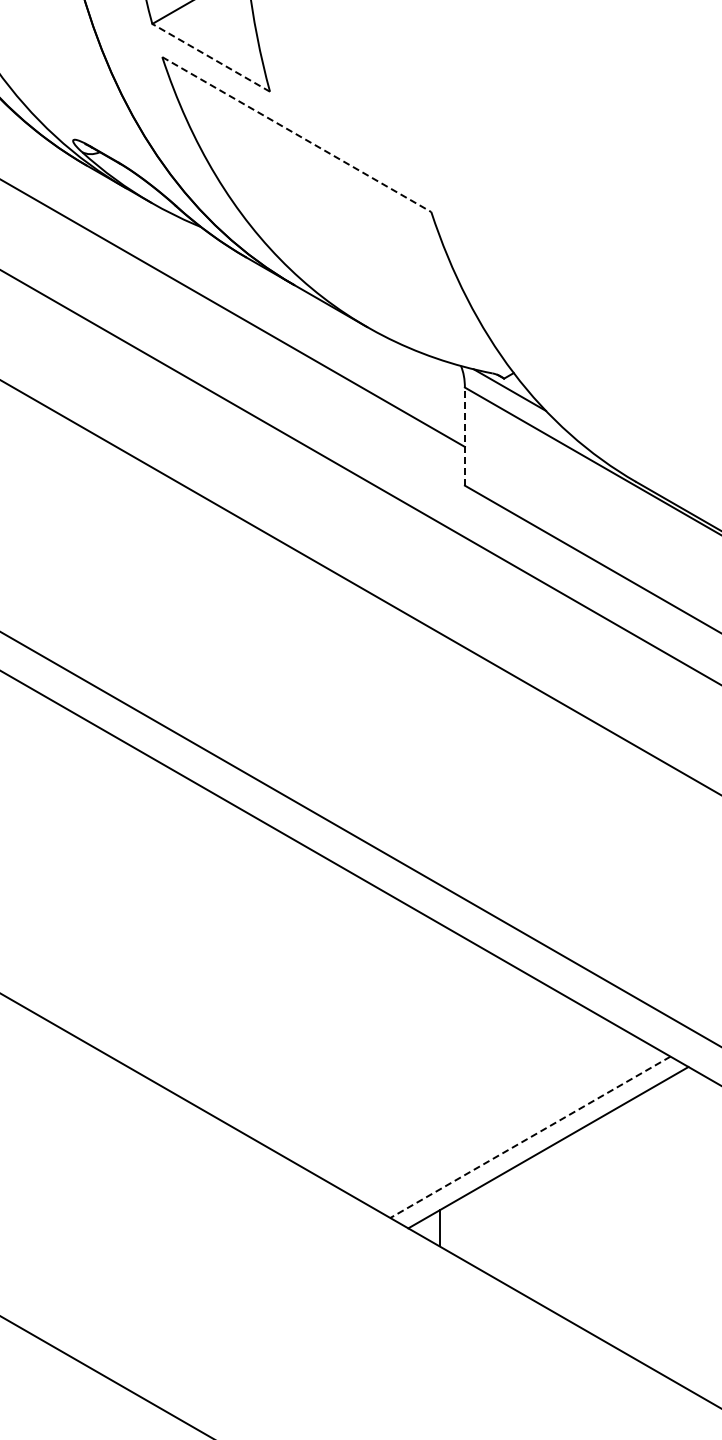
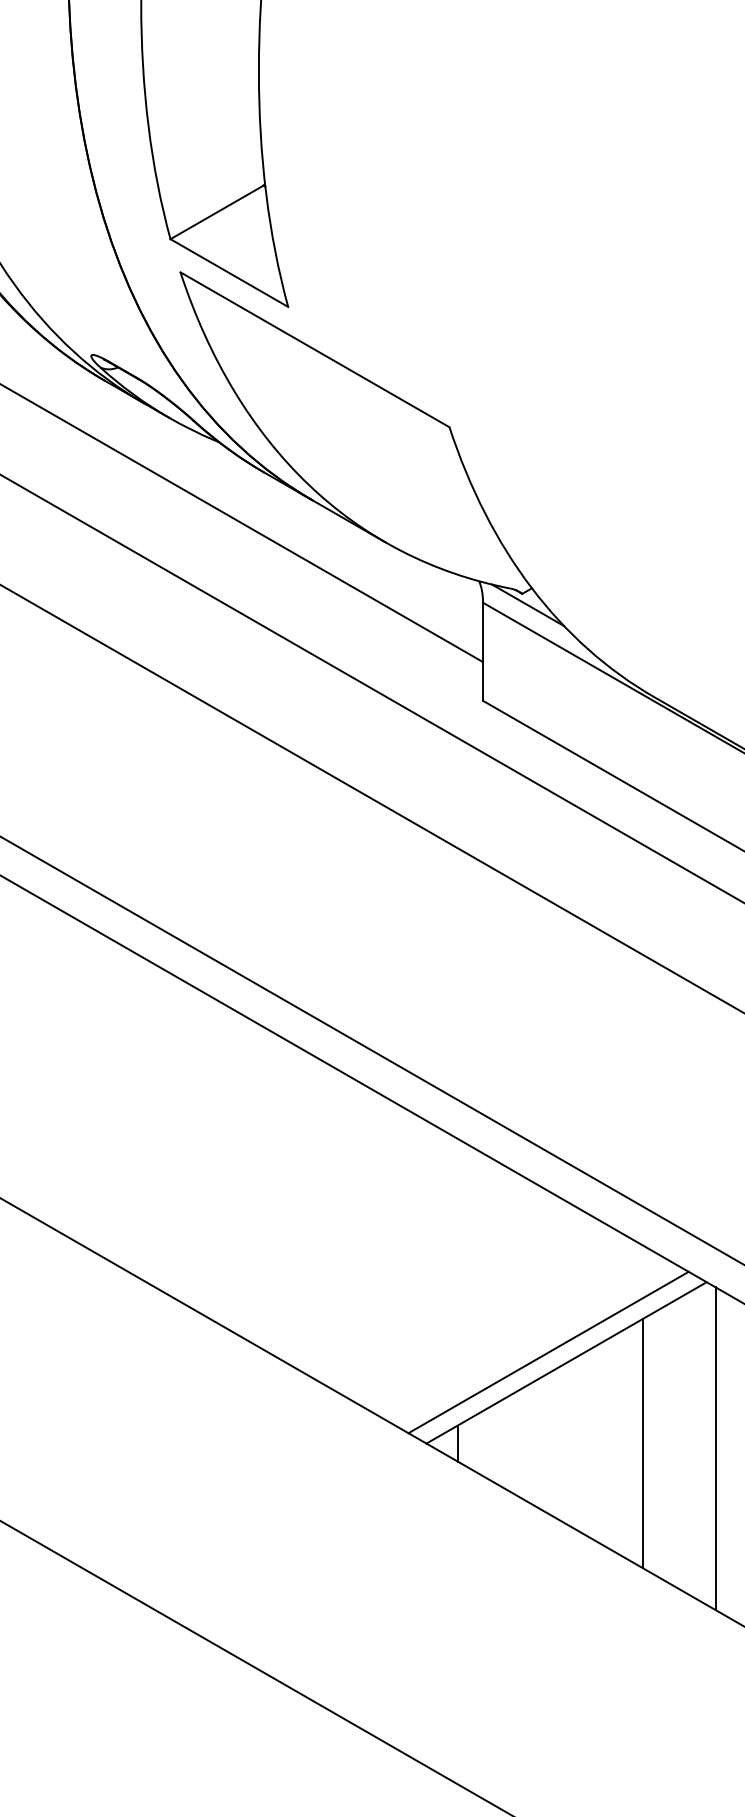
line: (211, 58) -> (229, 273), dashed -> solid
line: (297, 135) -> (315, 350), dashed -> solid
line: (465, 436) -> (483, 651), dashed -> solid
line: (530, 1137) -> (548, 1352), dashed -> solid
line: (624, 1228) -> (642, 1443), added
line: (697, 1233) -> (715, 1448), added

